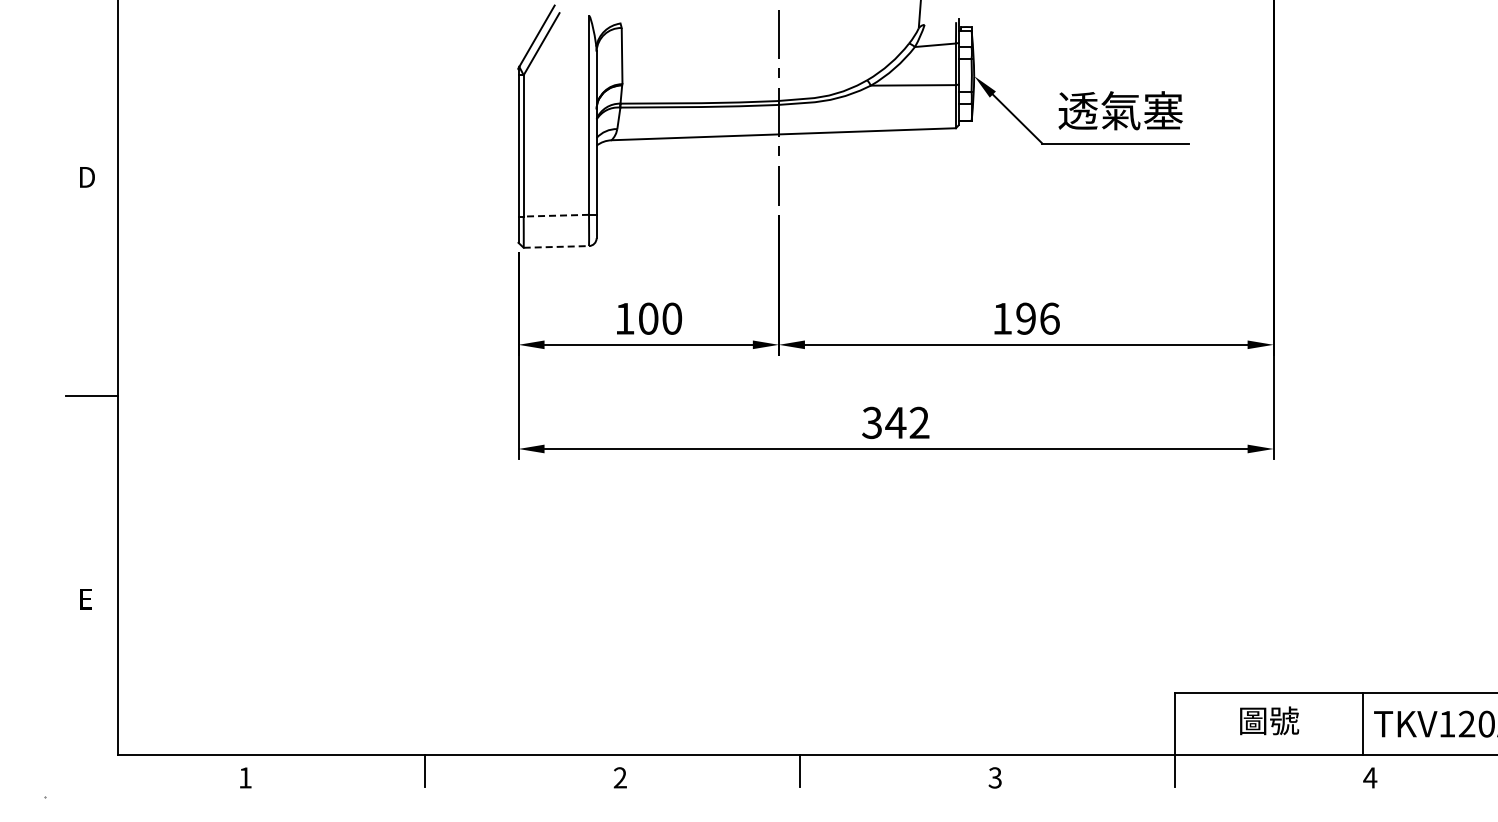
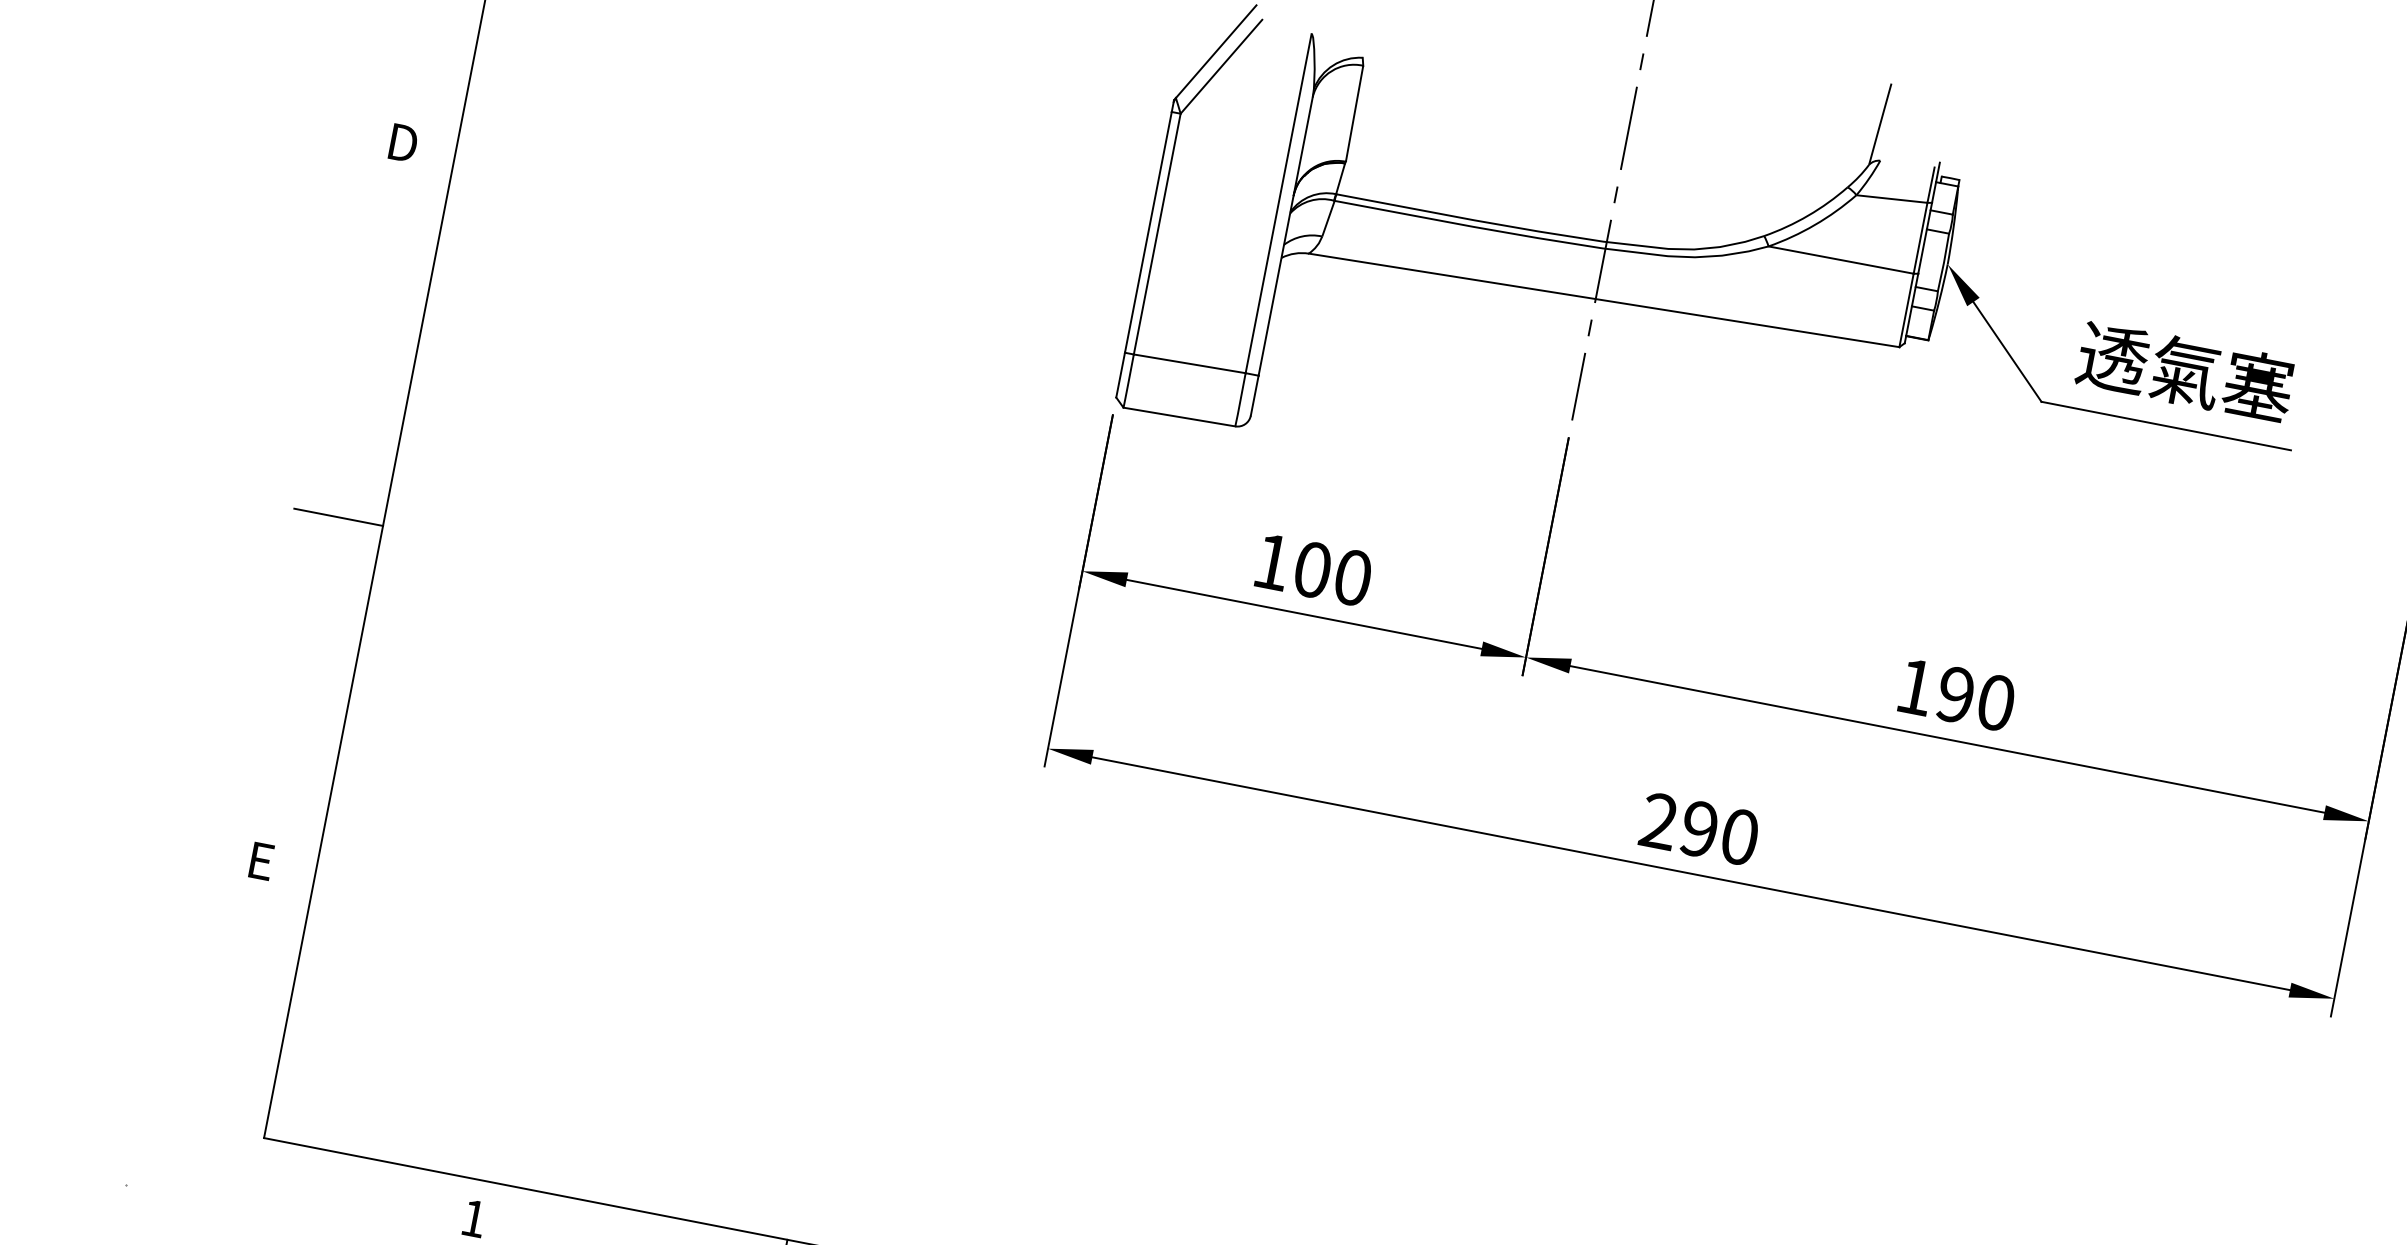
line: (556, 215) -> (1190, 363), dashed -> solid
line: (556, 246) -> (1179, 416), dashed -> solid
text: (1049, 318) -> (1995, 702), 196 -> 190
text: (895, 422) -> (1698, 828), 342 -> 290

